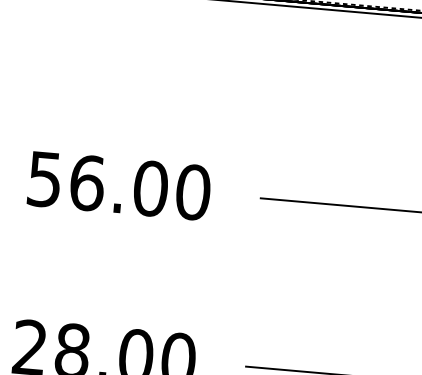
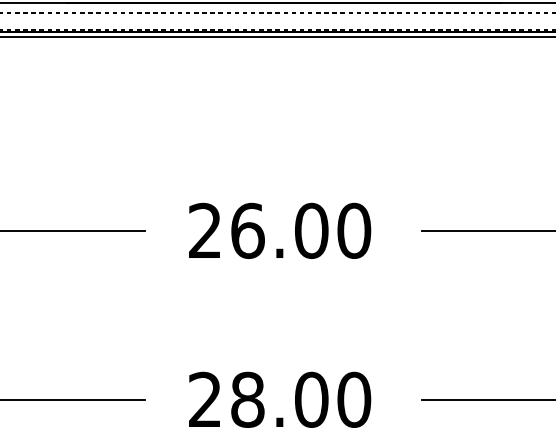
text: (44, 178) -> (204, 230), 56.00 -> 26.00

